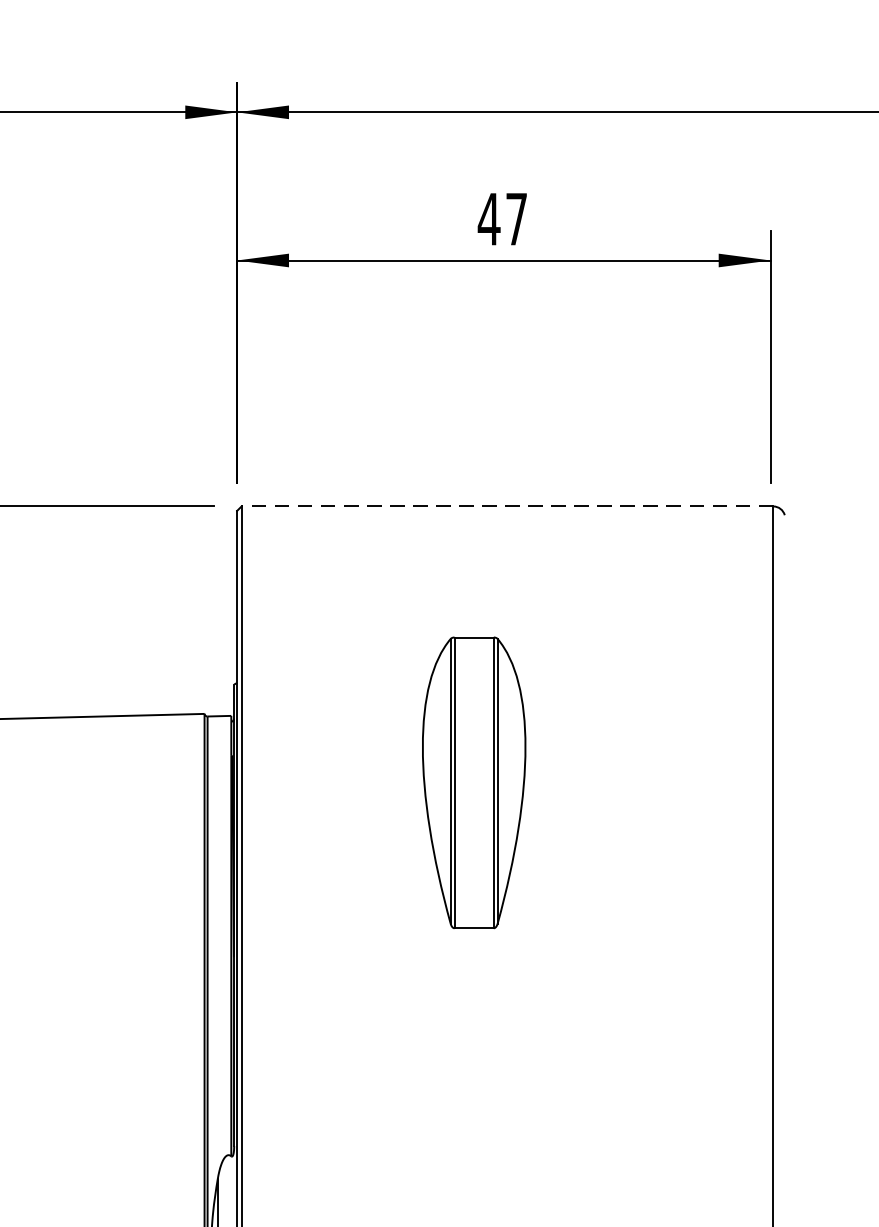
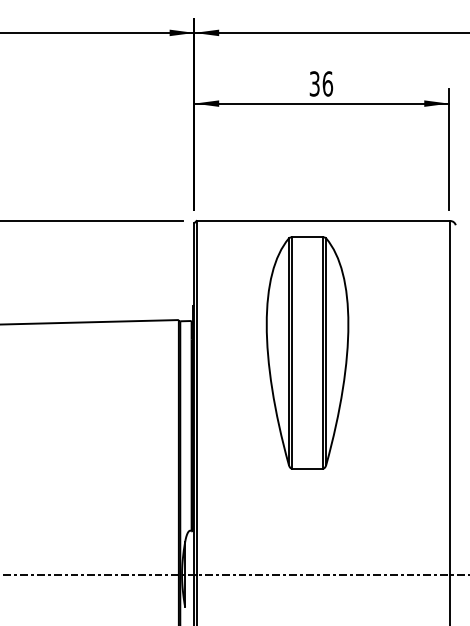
text: (503, 218) -> (321, 83), 47 -> 36
line: (507, 507) -> (323, 221), dashed -> solid
part: (474, 781) -> (307, 352), size x1.67

